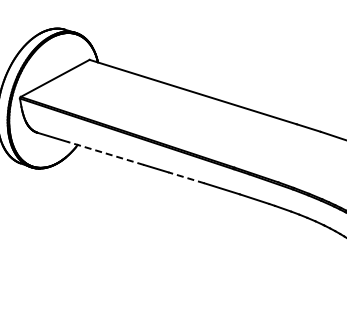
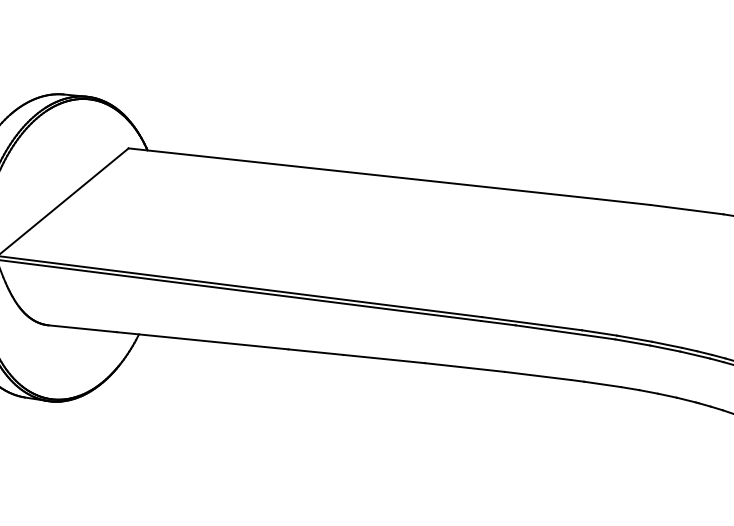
line: (106, 153) -> (203, 340), dashed -> solid
line: (186, 177) -> (383, 358), dashed -> solid

